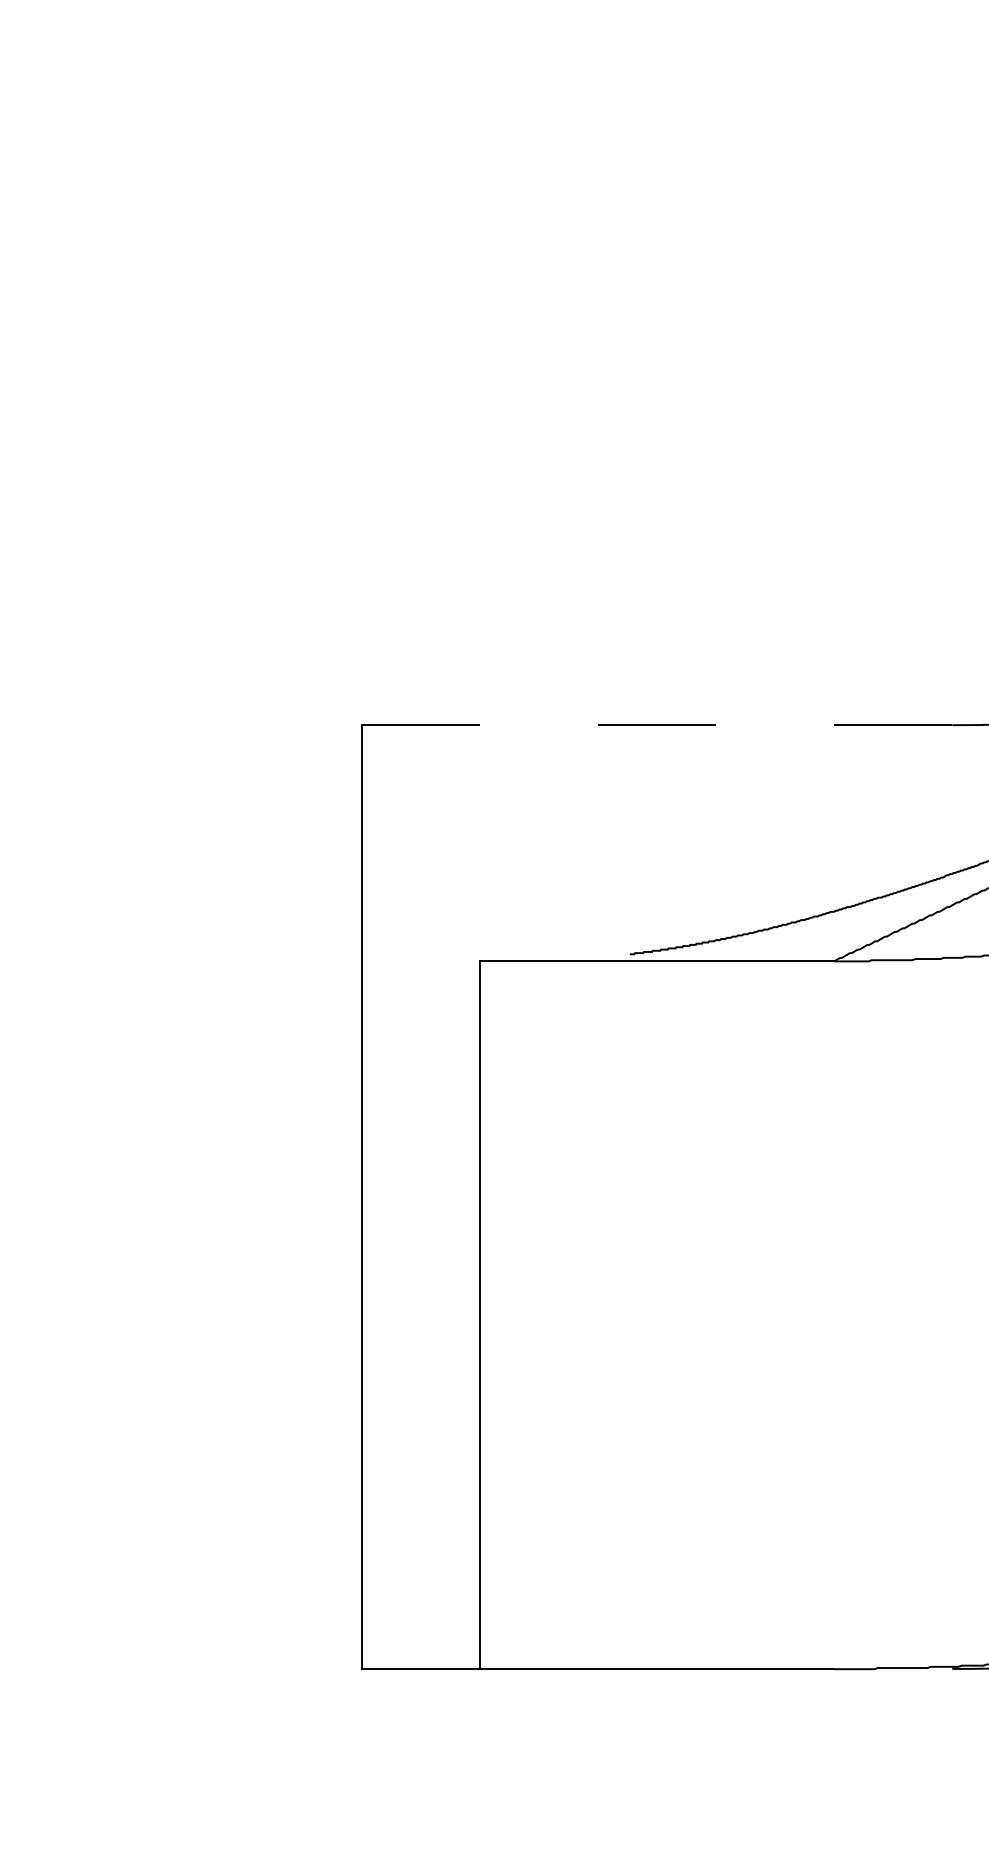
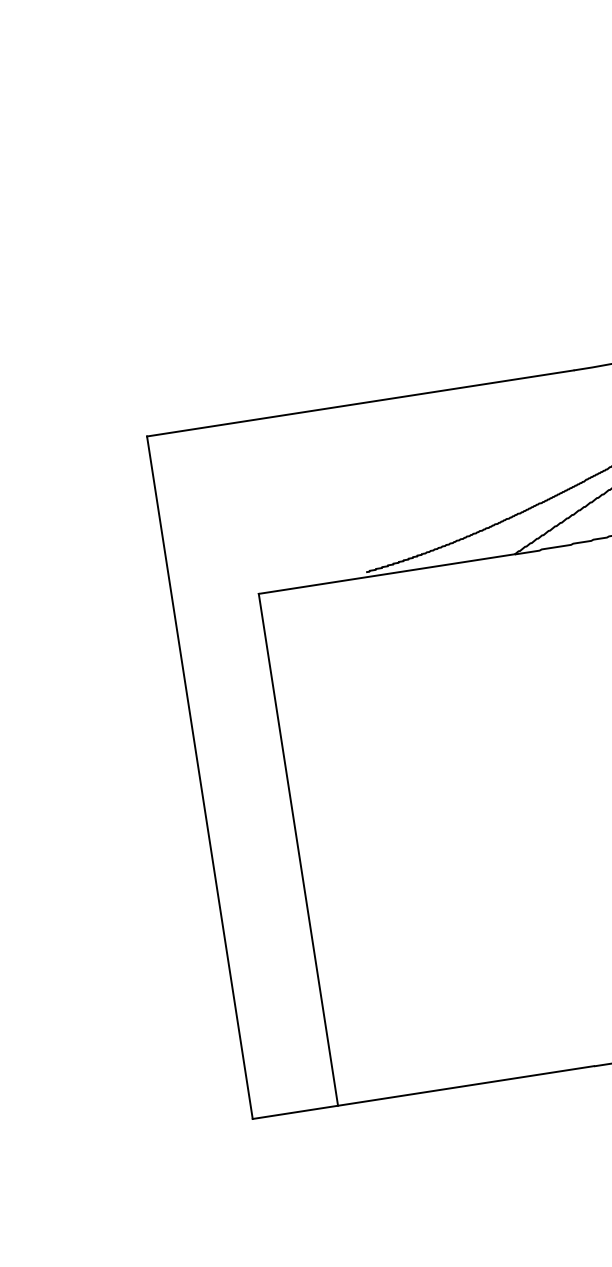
line: (657, 725) -> (360, 403), dashed -> solid

